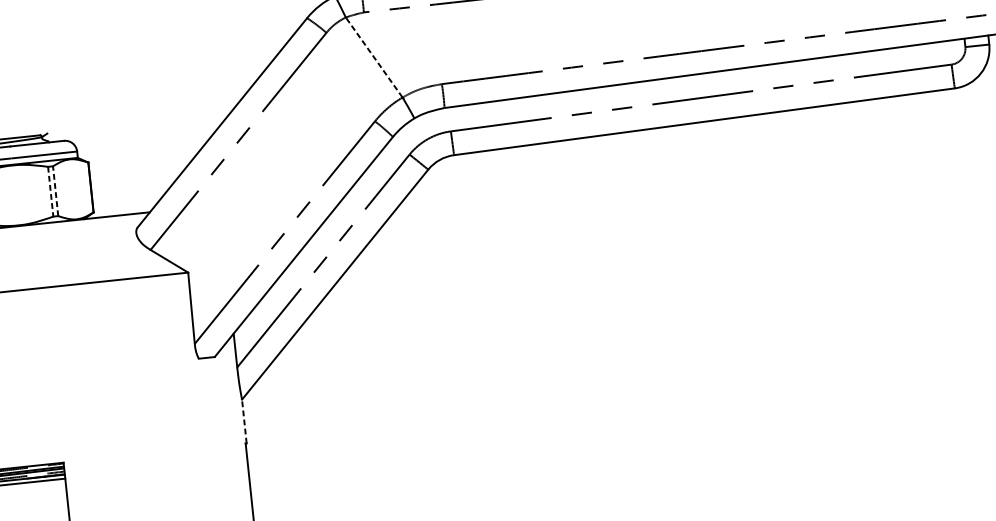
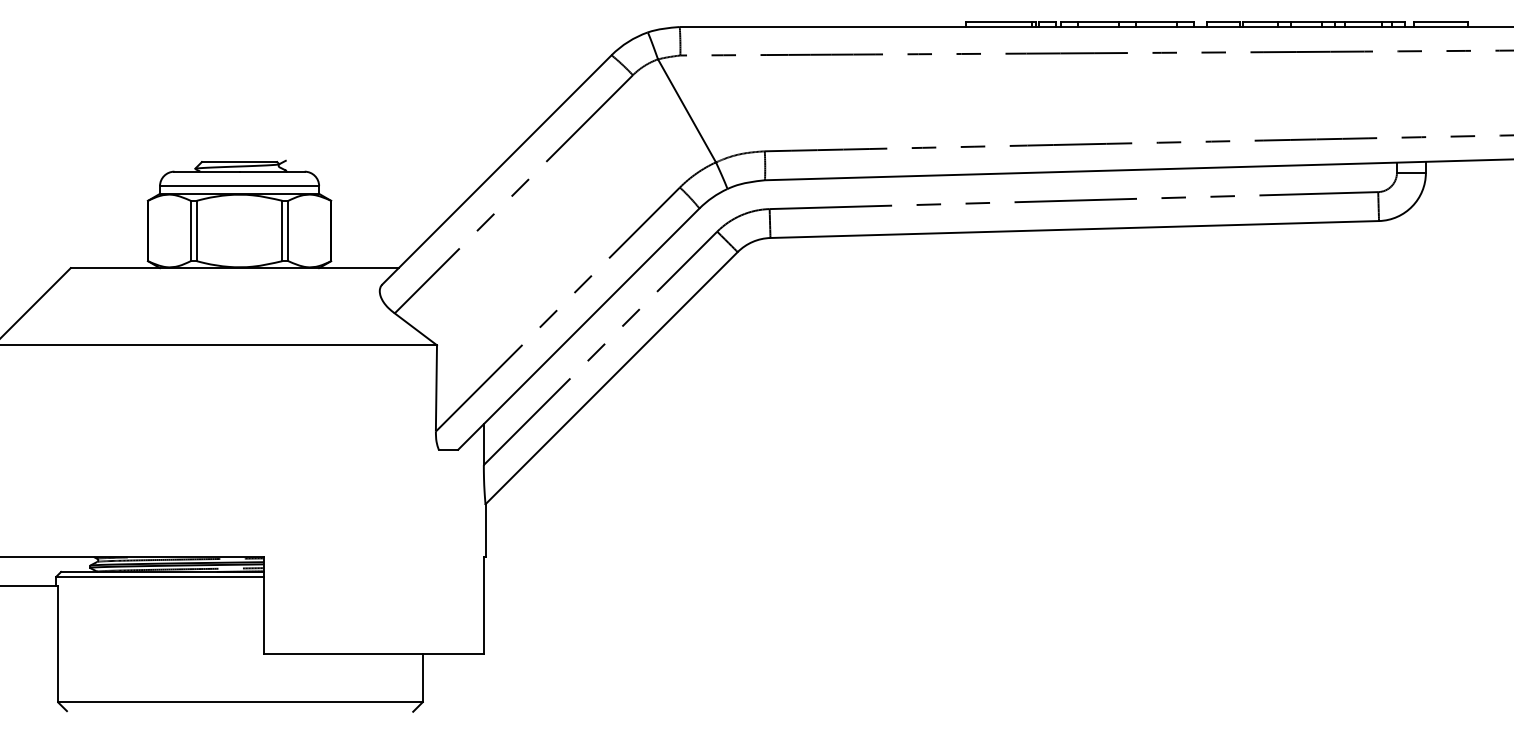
line: (373, 57) -> (686, 110), dashed -> solid
line: (55, 190) -> (288, 230), dashed -> solid
line: (50, 192) -> (282, 231), dashed -> solid
line: (244, 421) -> (485, 530), dashed -> solid

